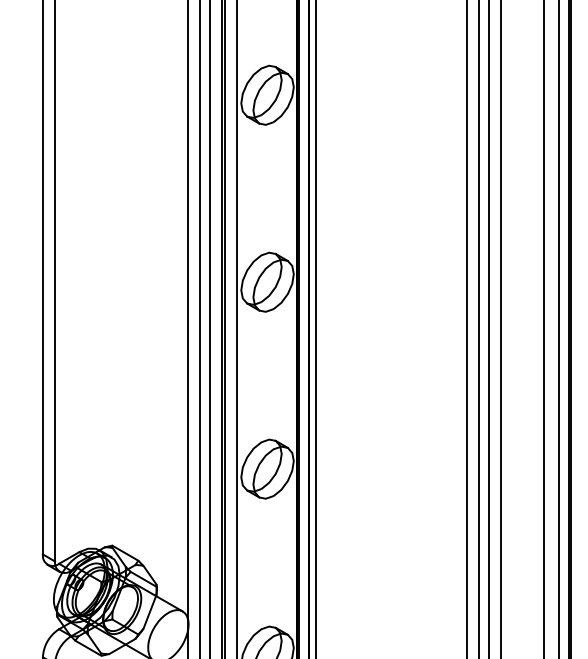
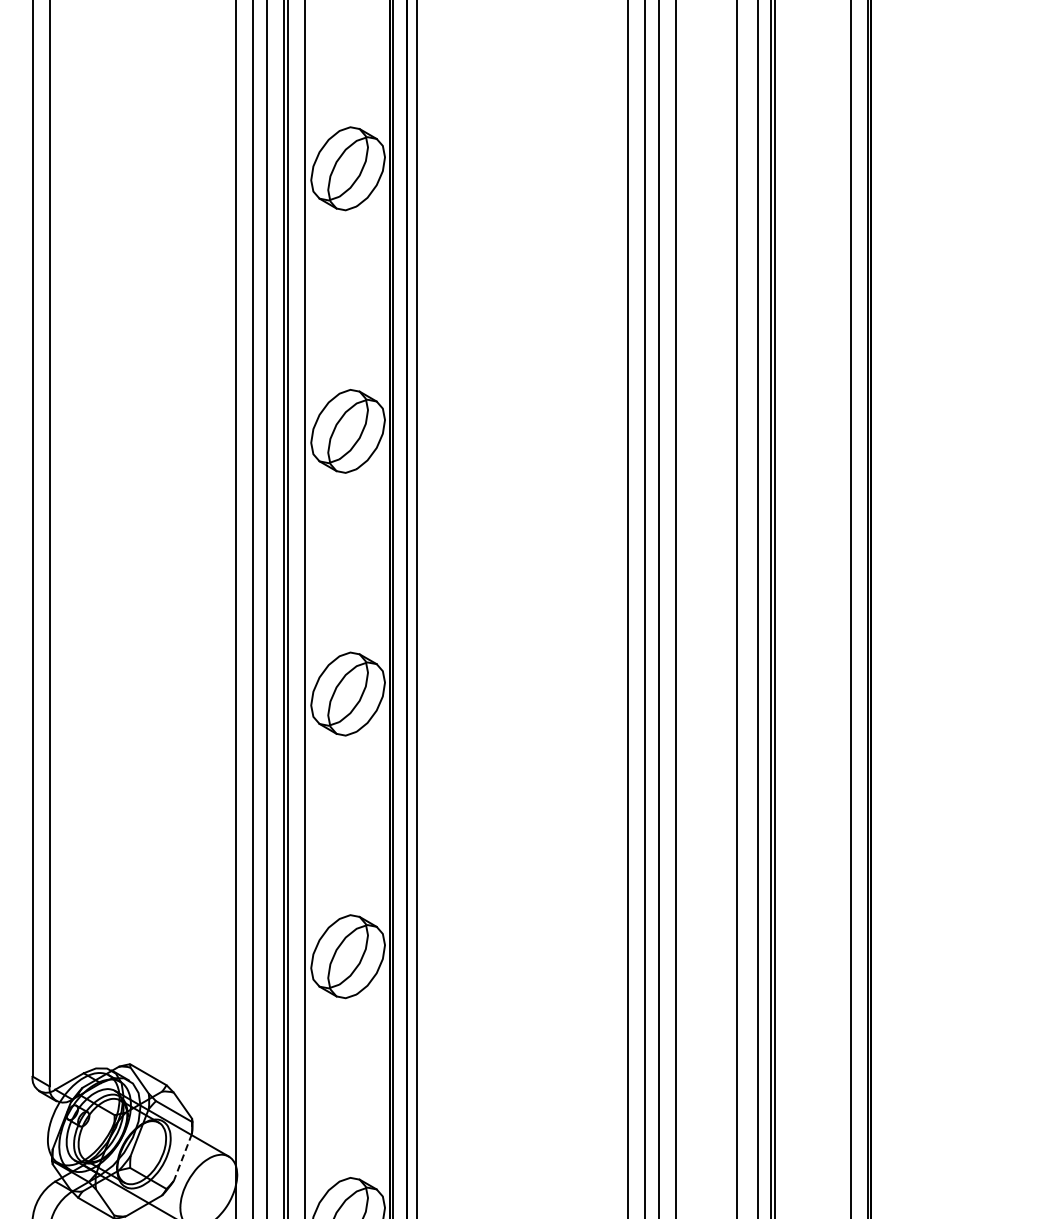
line: (149, 612) -> (182, 1157), solid -> dashed

